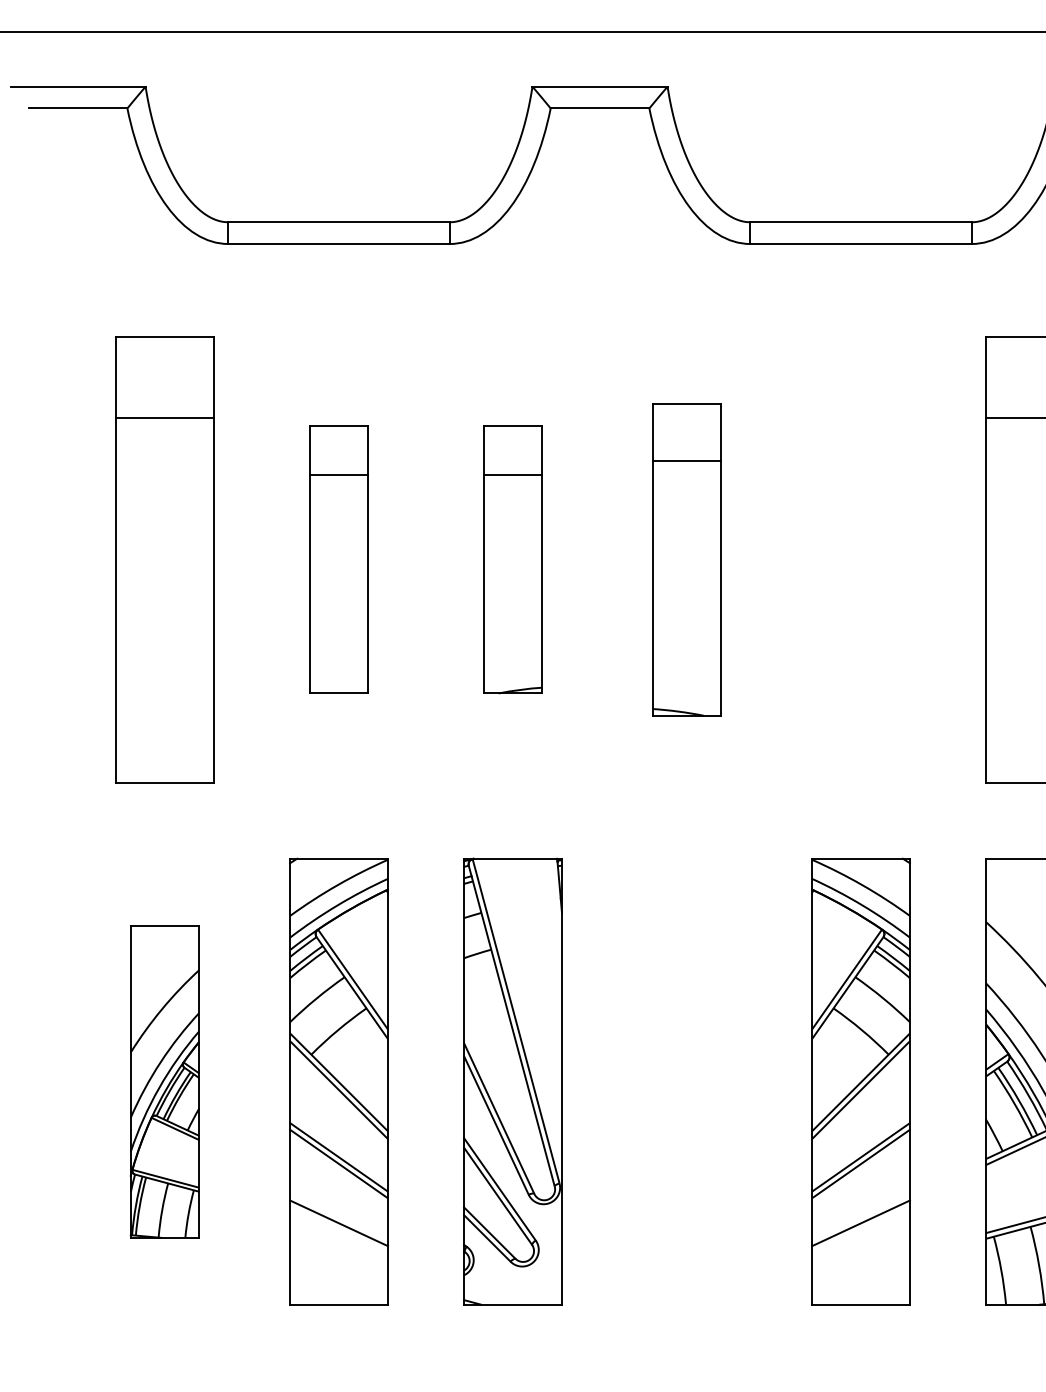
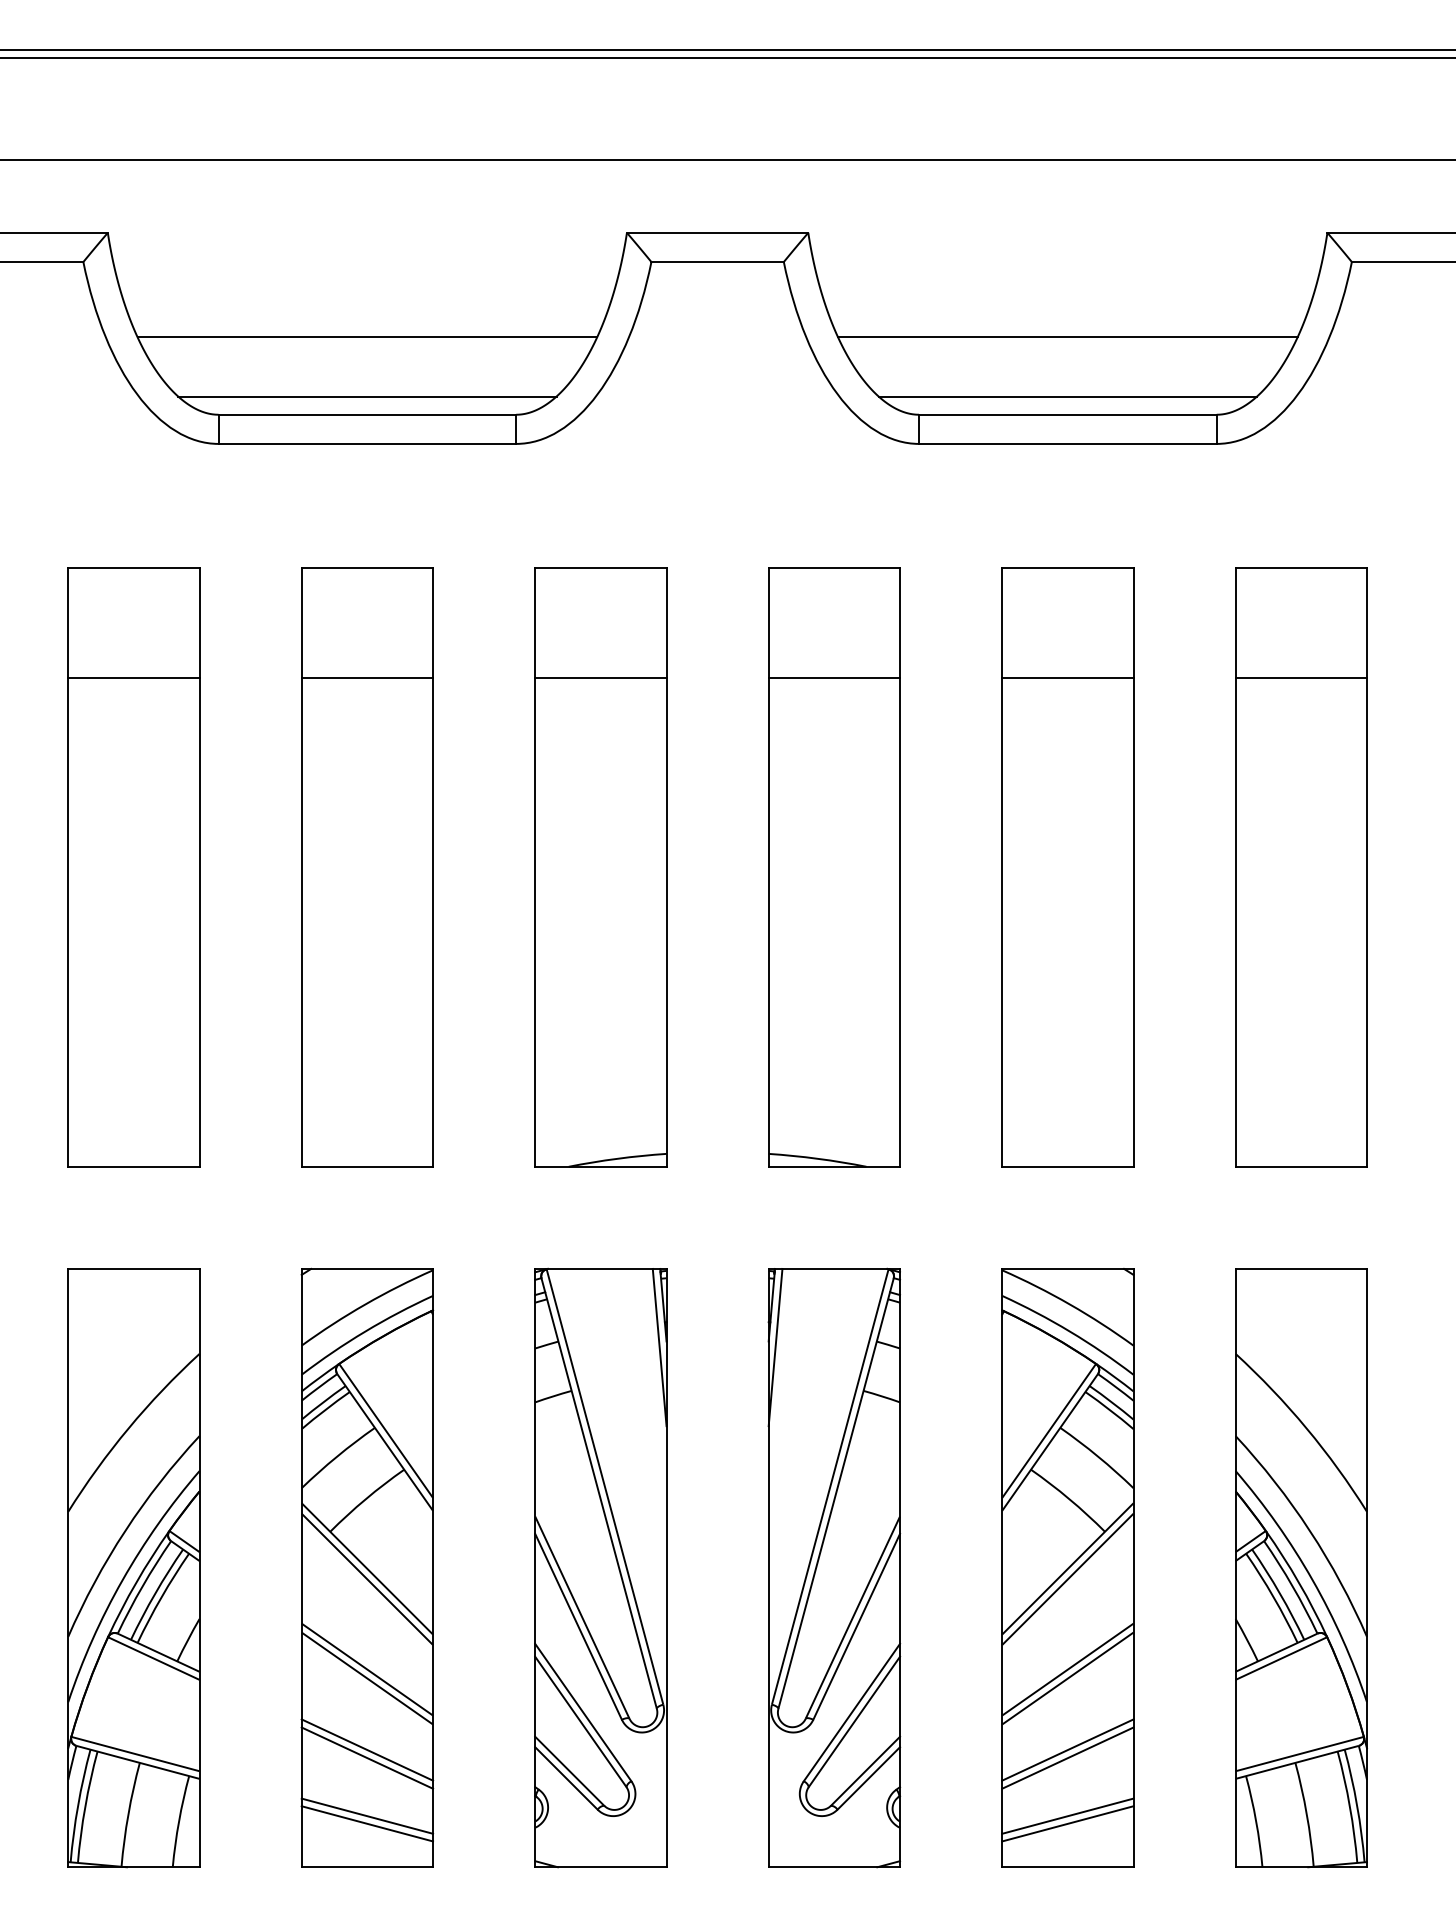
line: (339, 164) -> (367, 337), added
line: (860, 164) -> (1067, 337), added
line: (339, 208) -> (367, 396), added
line: (860, 208) -> (1067, 396), added
part: (339, 559) -> (367, 867), size x1.67
part: (512, 559) -> (600, 867), size x1.67
part: (687, 559) -> (834, 867), size x1.43
part: (860, 559) -> (1067, 867), added
line: (556, 917) -> (659, 1347), added
part: (687, 1081) -> (834, 1567), added
part: (164, 1082) -> (133, 1568), size x1.43
line: (339, 1216) -> (367, 1749), added
line: (860, 1216) -> (1067, 1749), added
line: (339, 1266) -> (367, 1815), added
line: (860, 1266) -> (1067, 1815), added
line: (339, 1272) -> (367, 1823), added
line: (860, 1272) -> (1067, 1823), added

